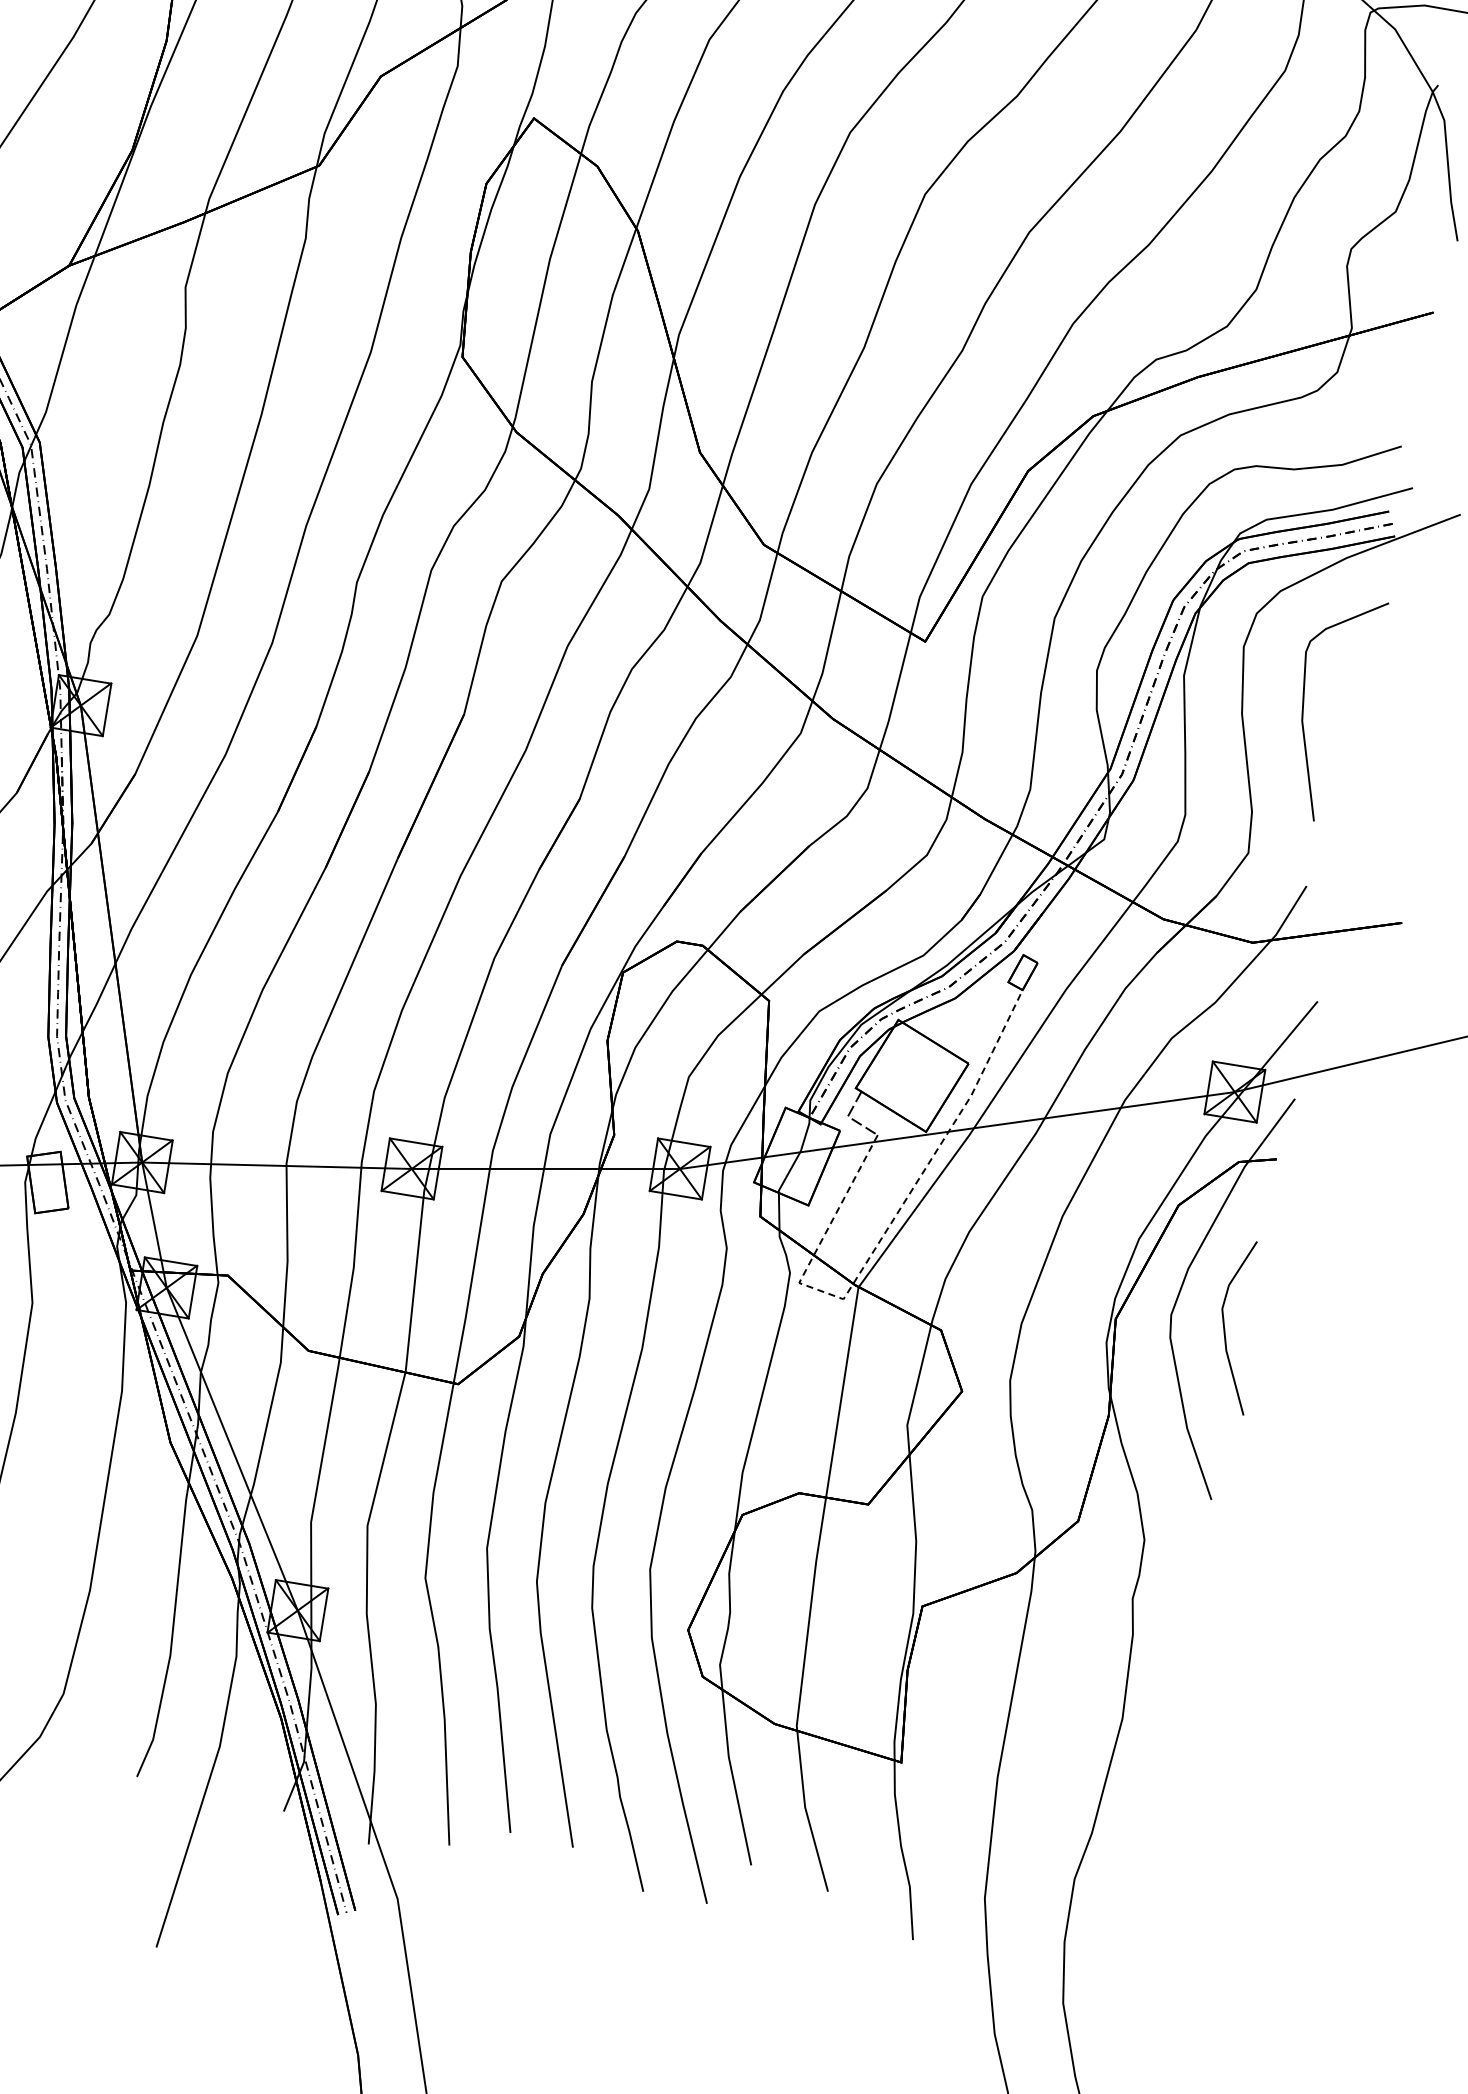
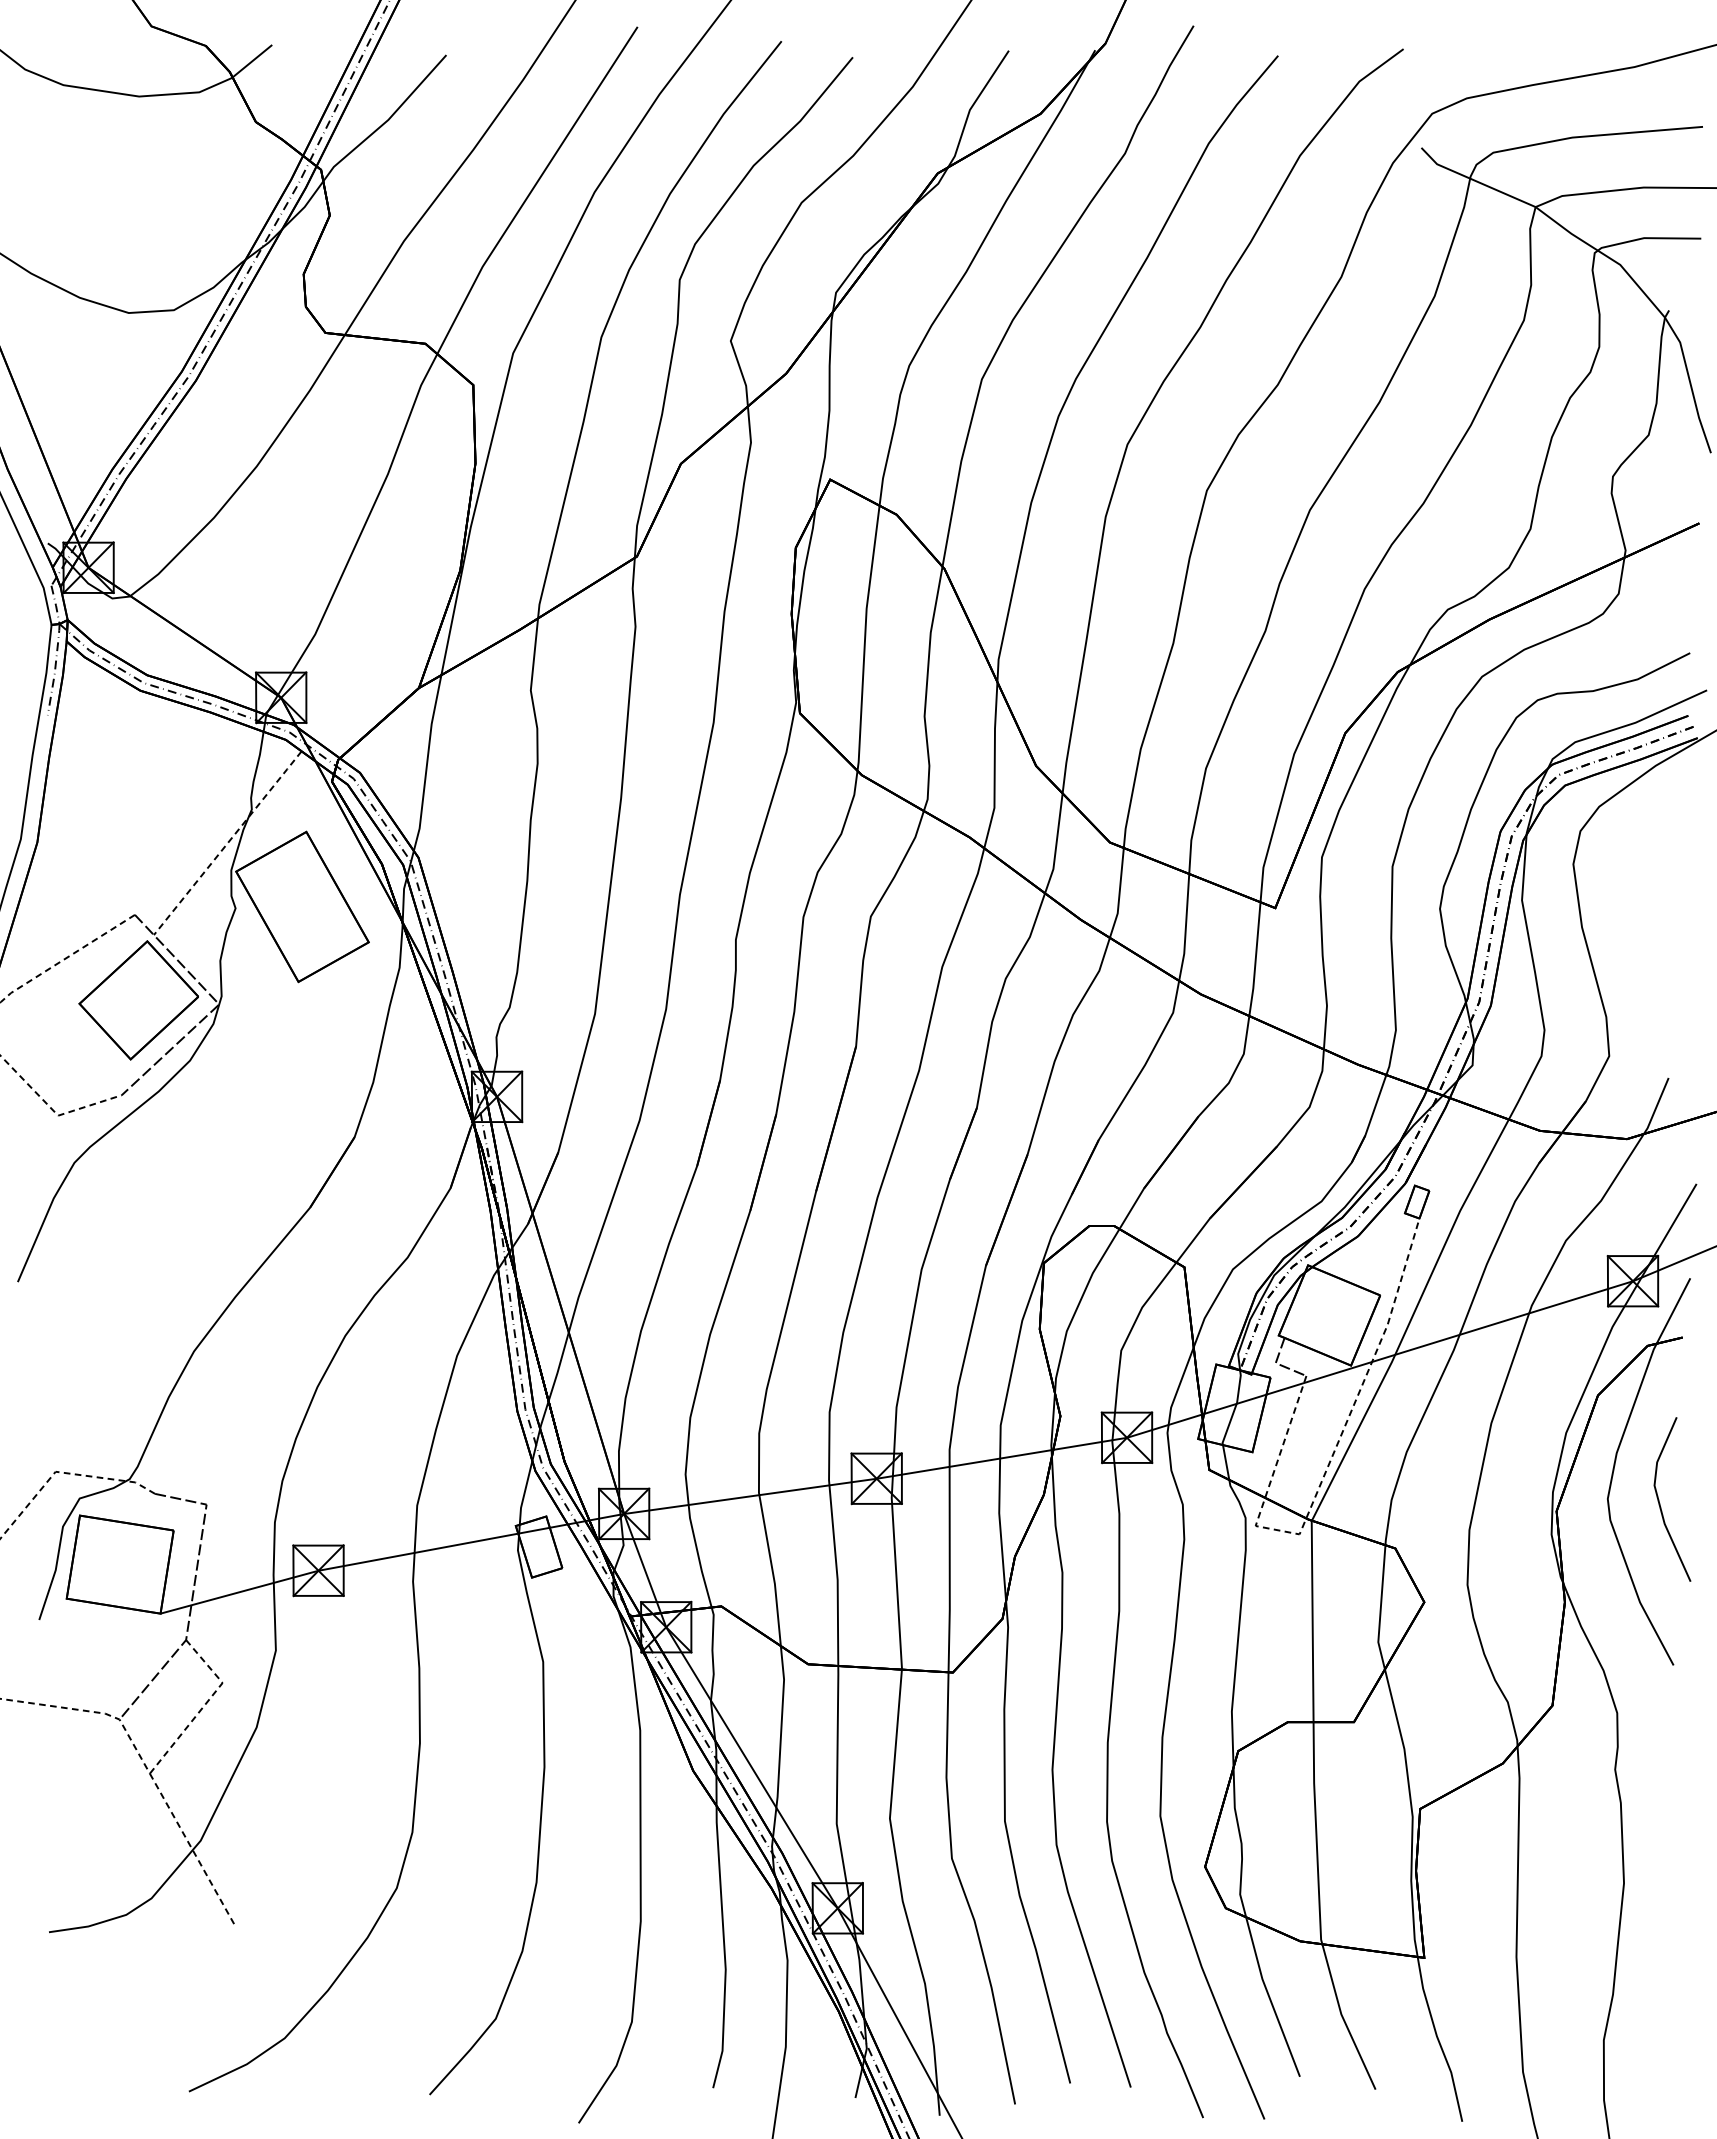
curve: (1304, 710) -> (1639, 914), removed

